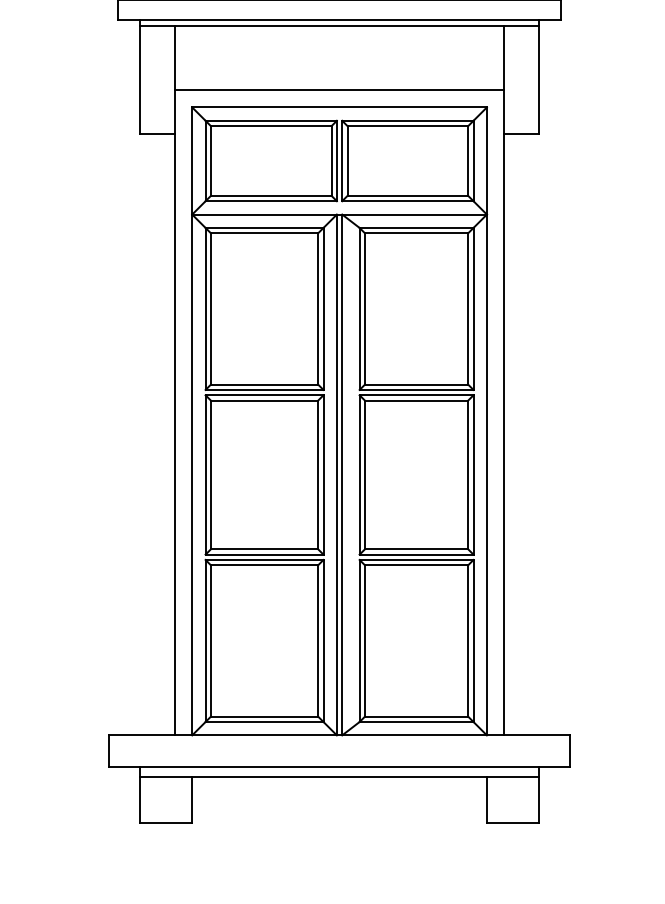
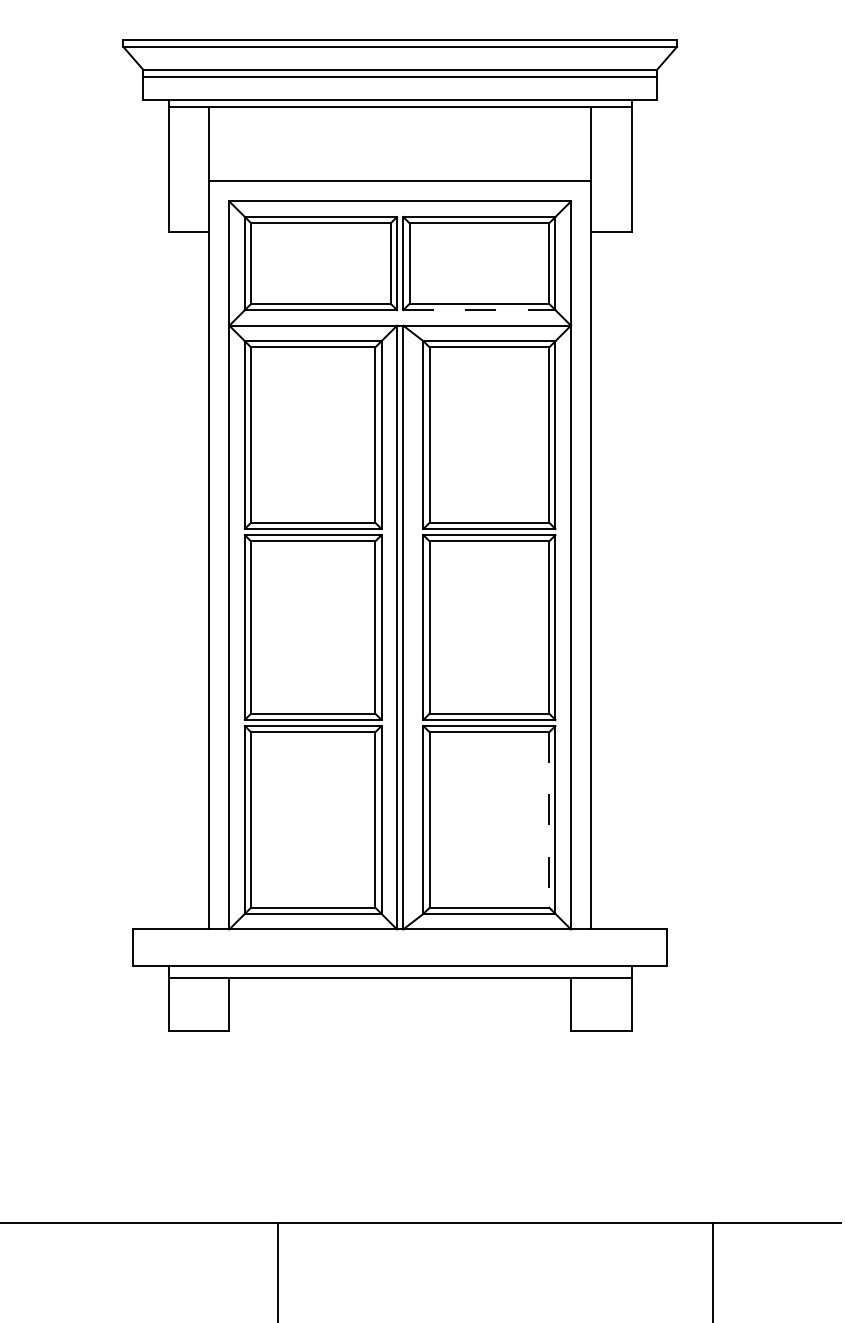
line: (407, 201) -> (479, 310), solid -> dashed
line: (468, 640) -> (549, 819), solid -> dashed

